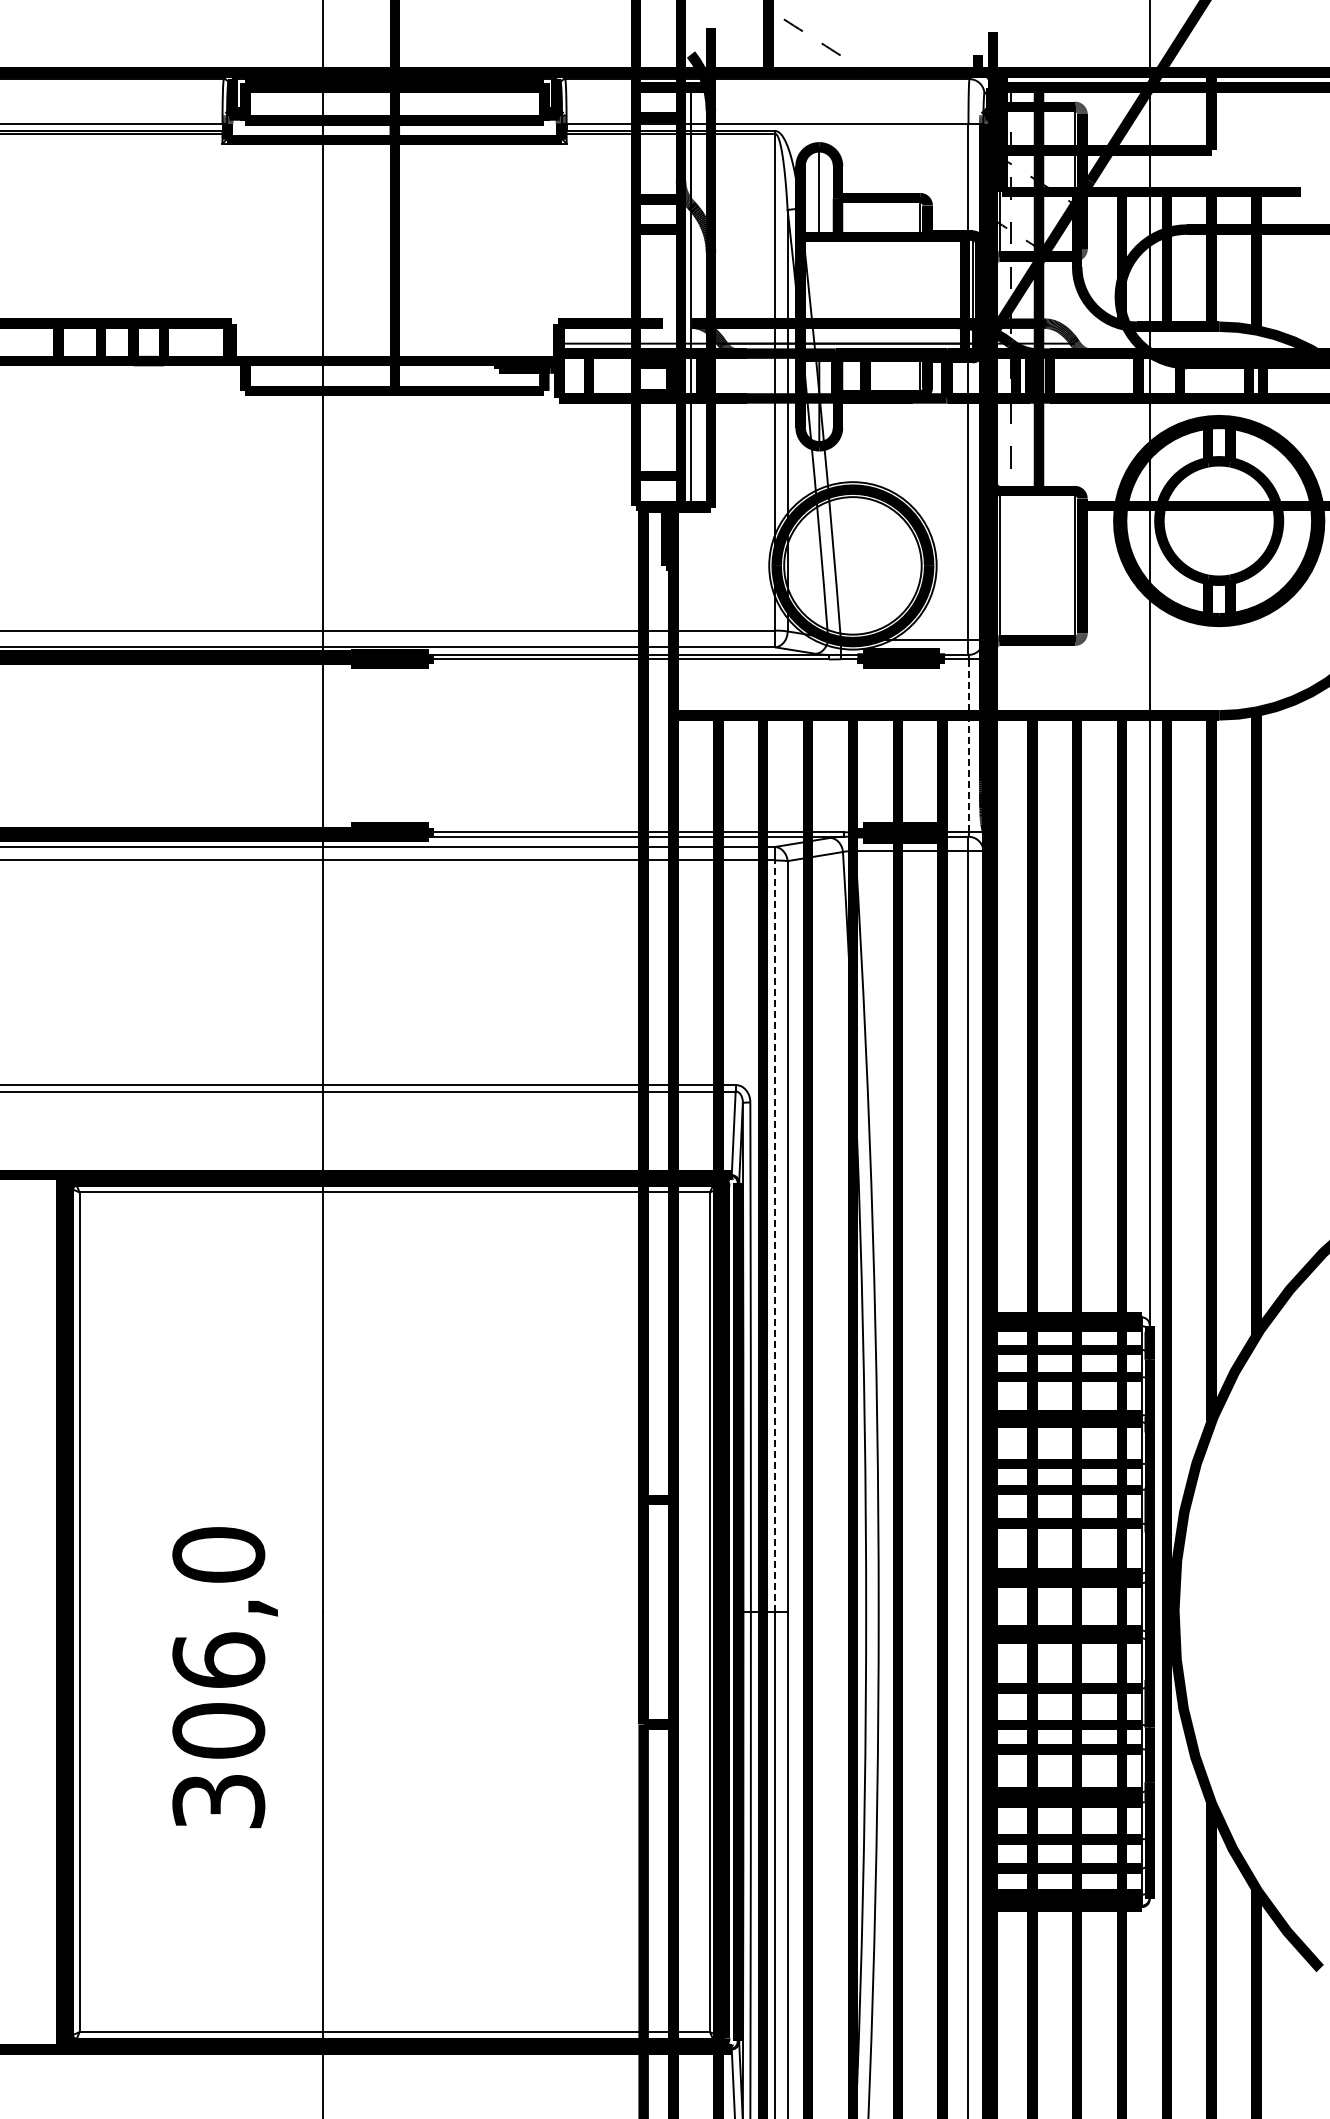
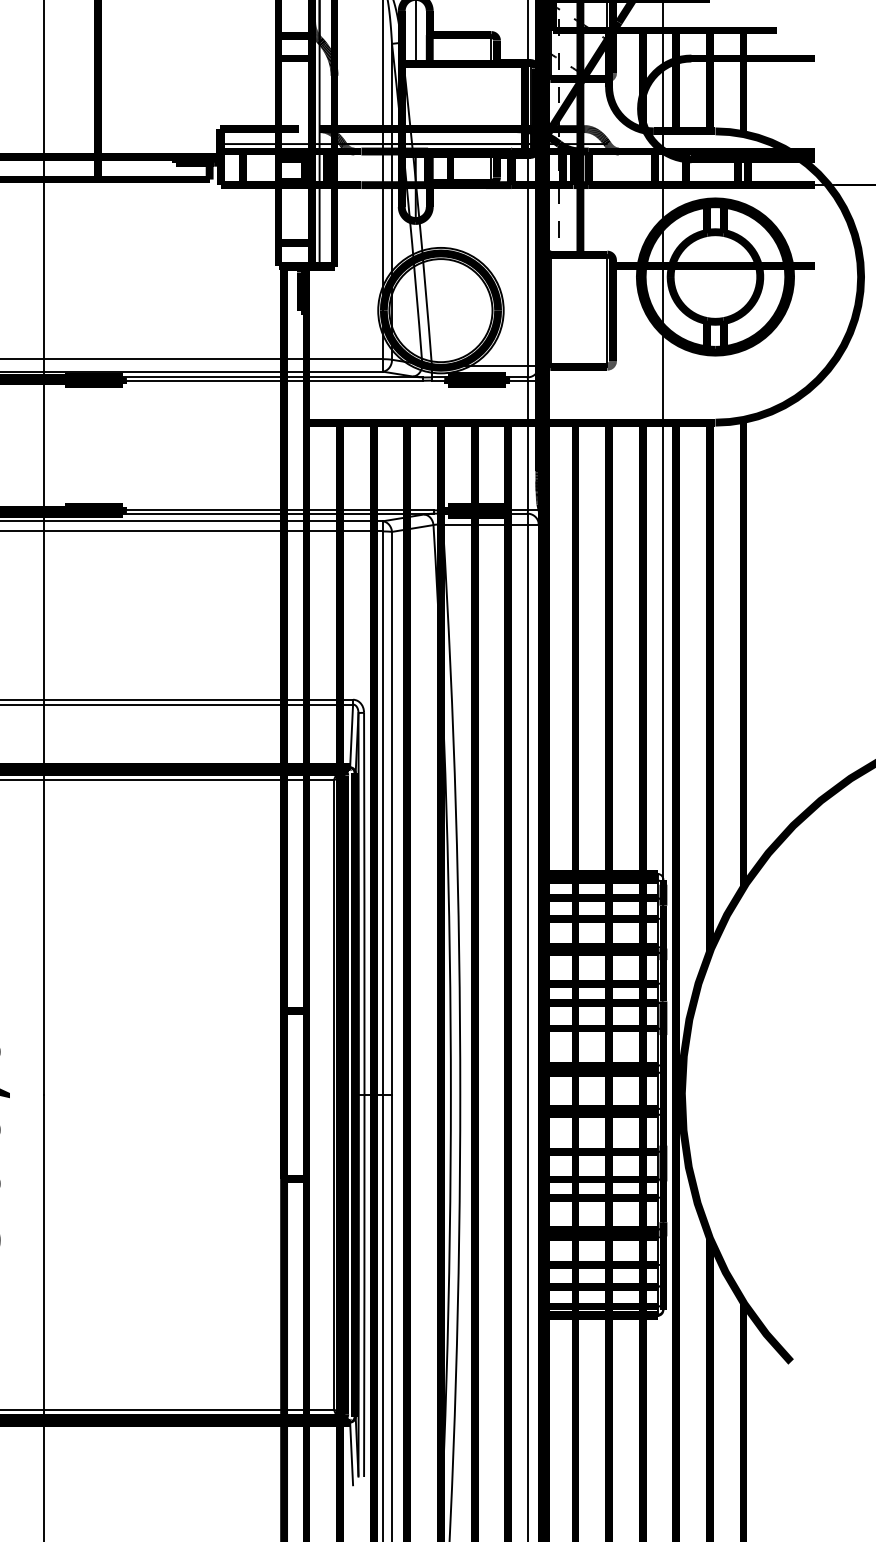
line: (969, 745) -> (528, 445), dashed -> solid
line: (775, 1236) -> (382, 813), dashed -> solid

